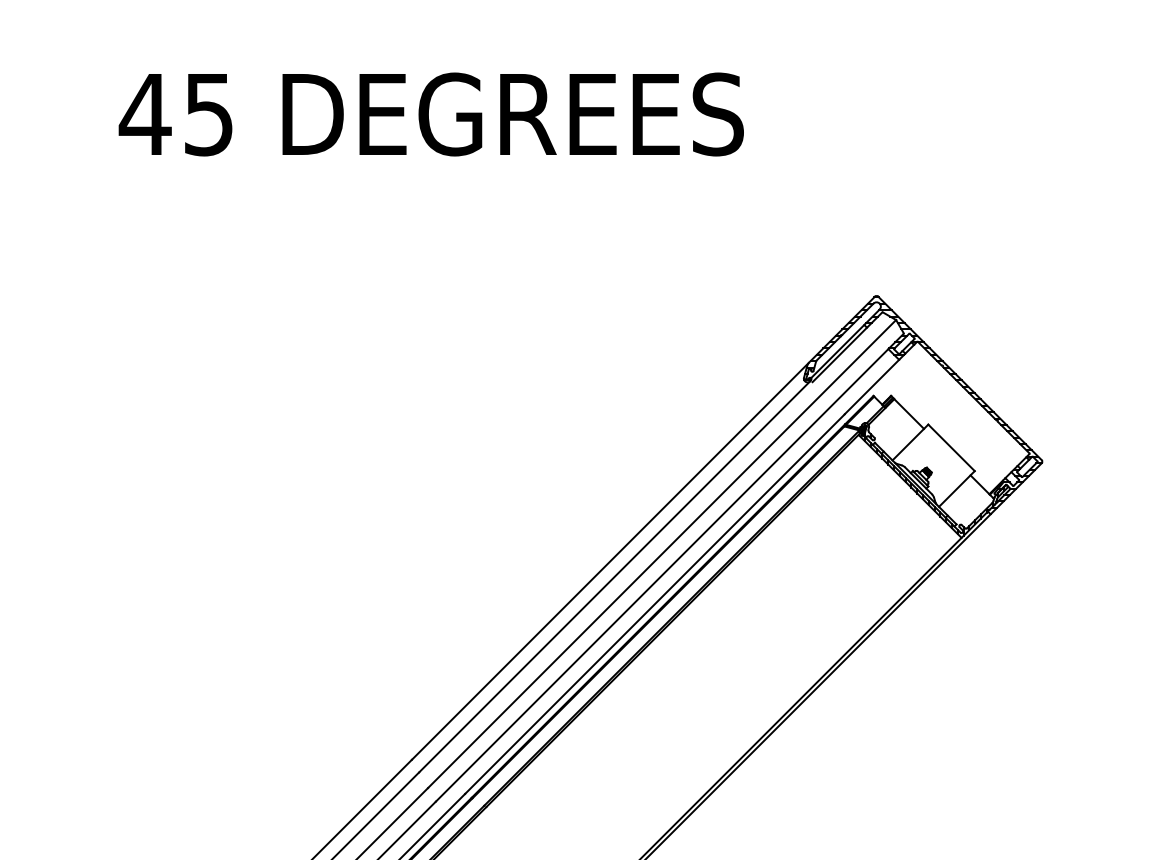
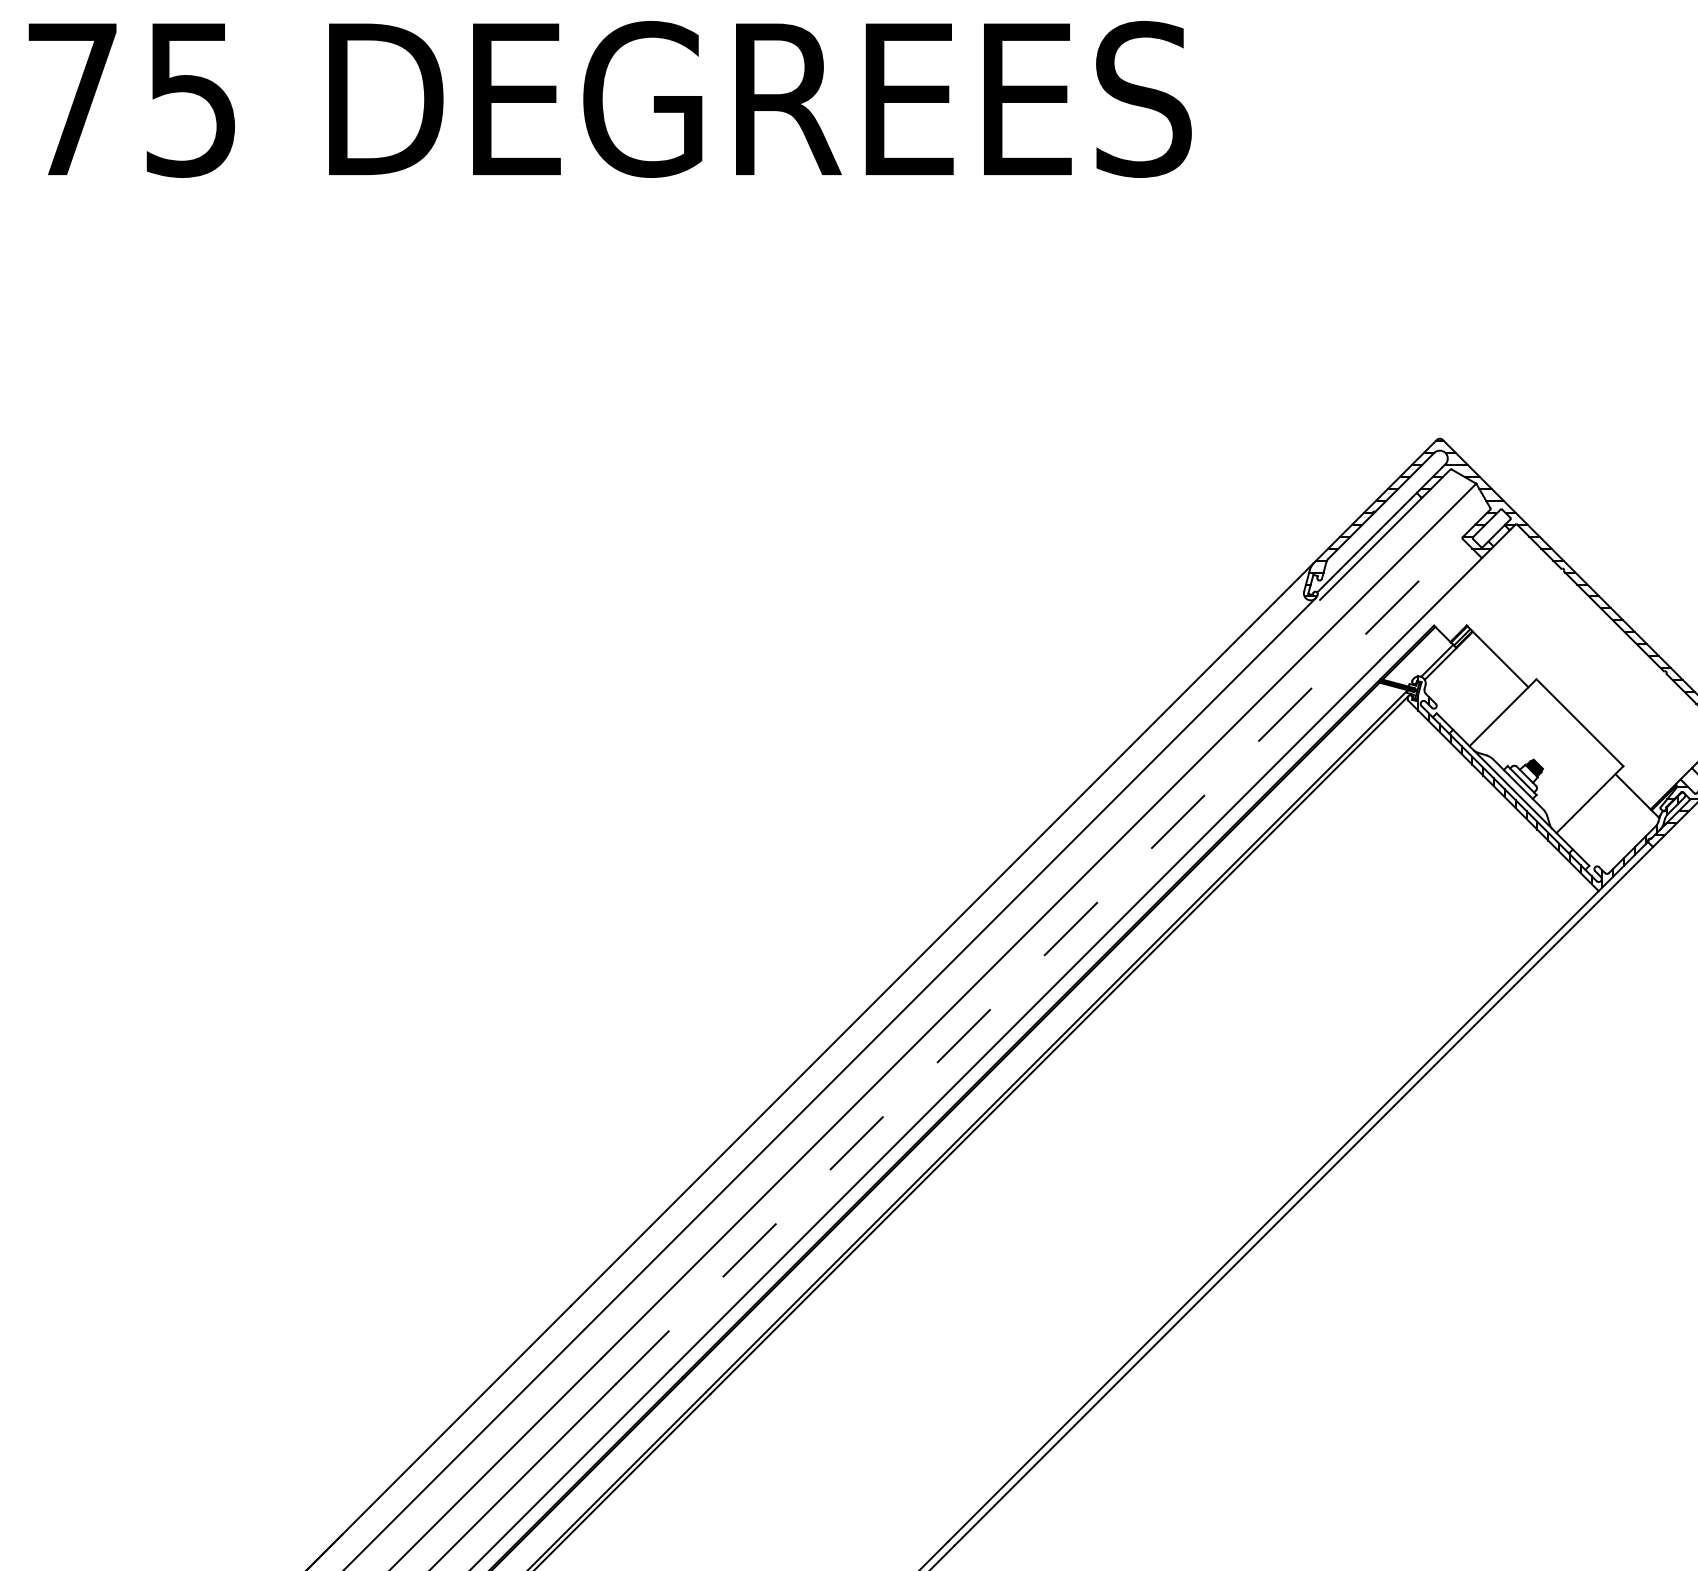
text: (144, 114) -> (70, 99), 45 -> 75
line: (662, 575) -> (1039, 961), solid -> dashed

